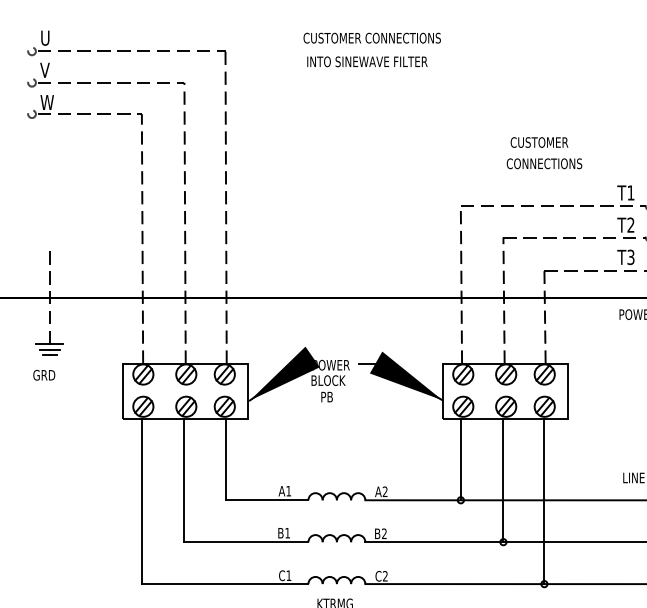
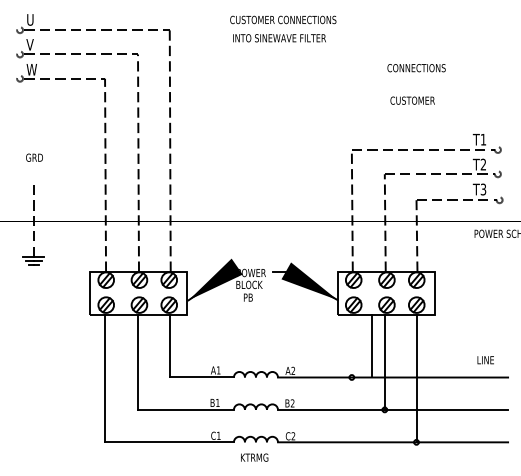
text: (544, 164) -> (416, 68), moved
text: (44, 374) -> (34, 157), moved
line: (460, 458) -> (371, 345), moved

